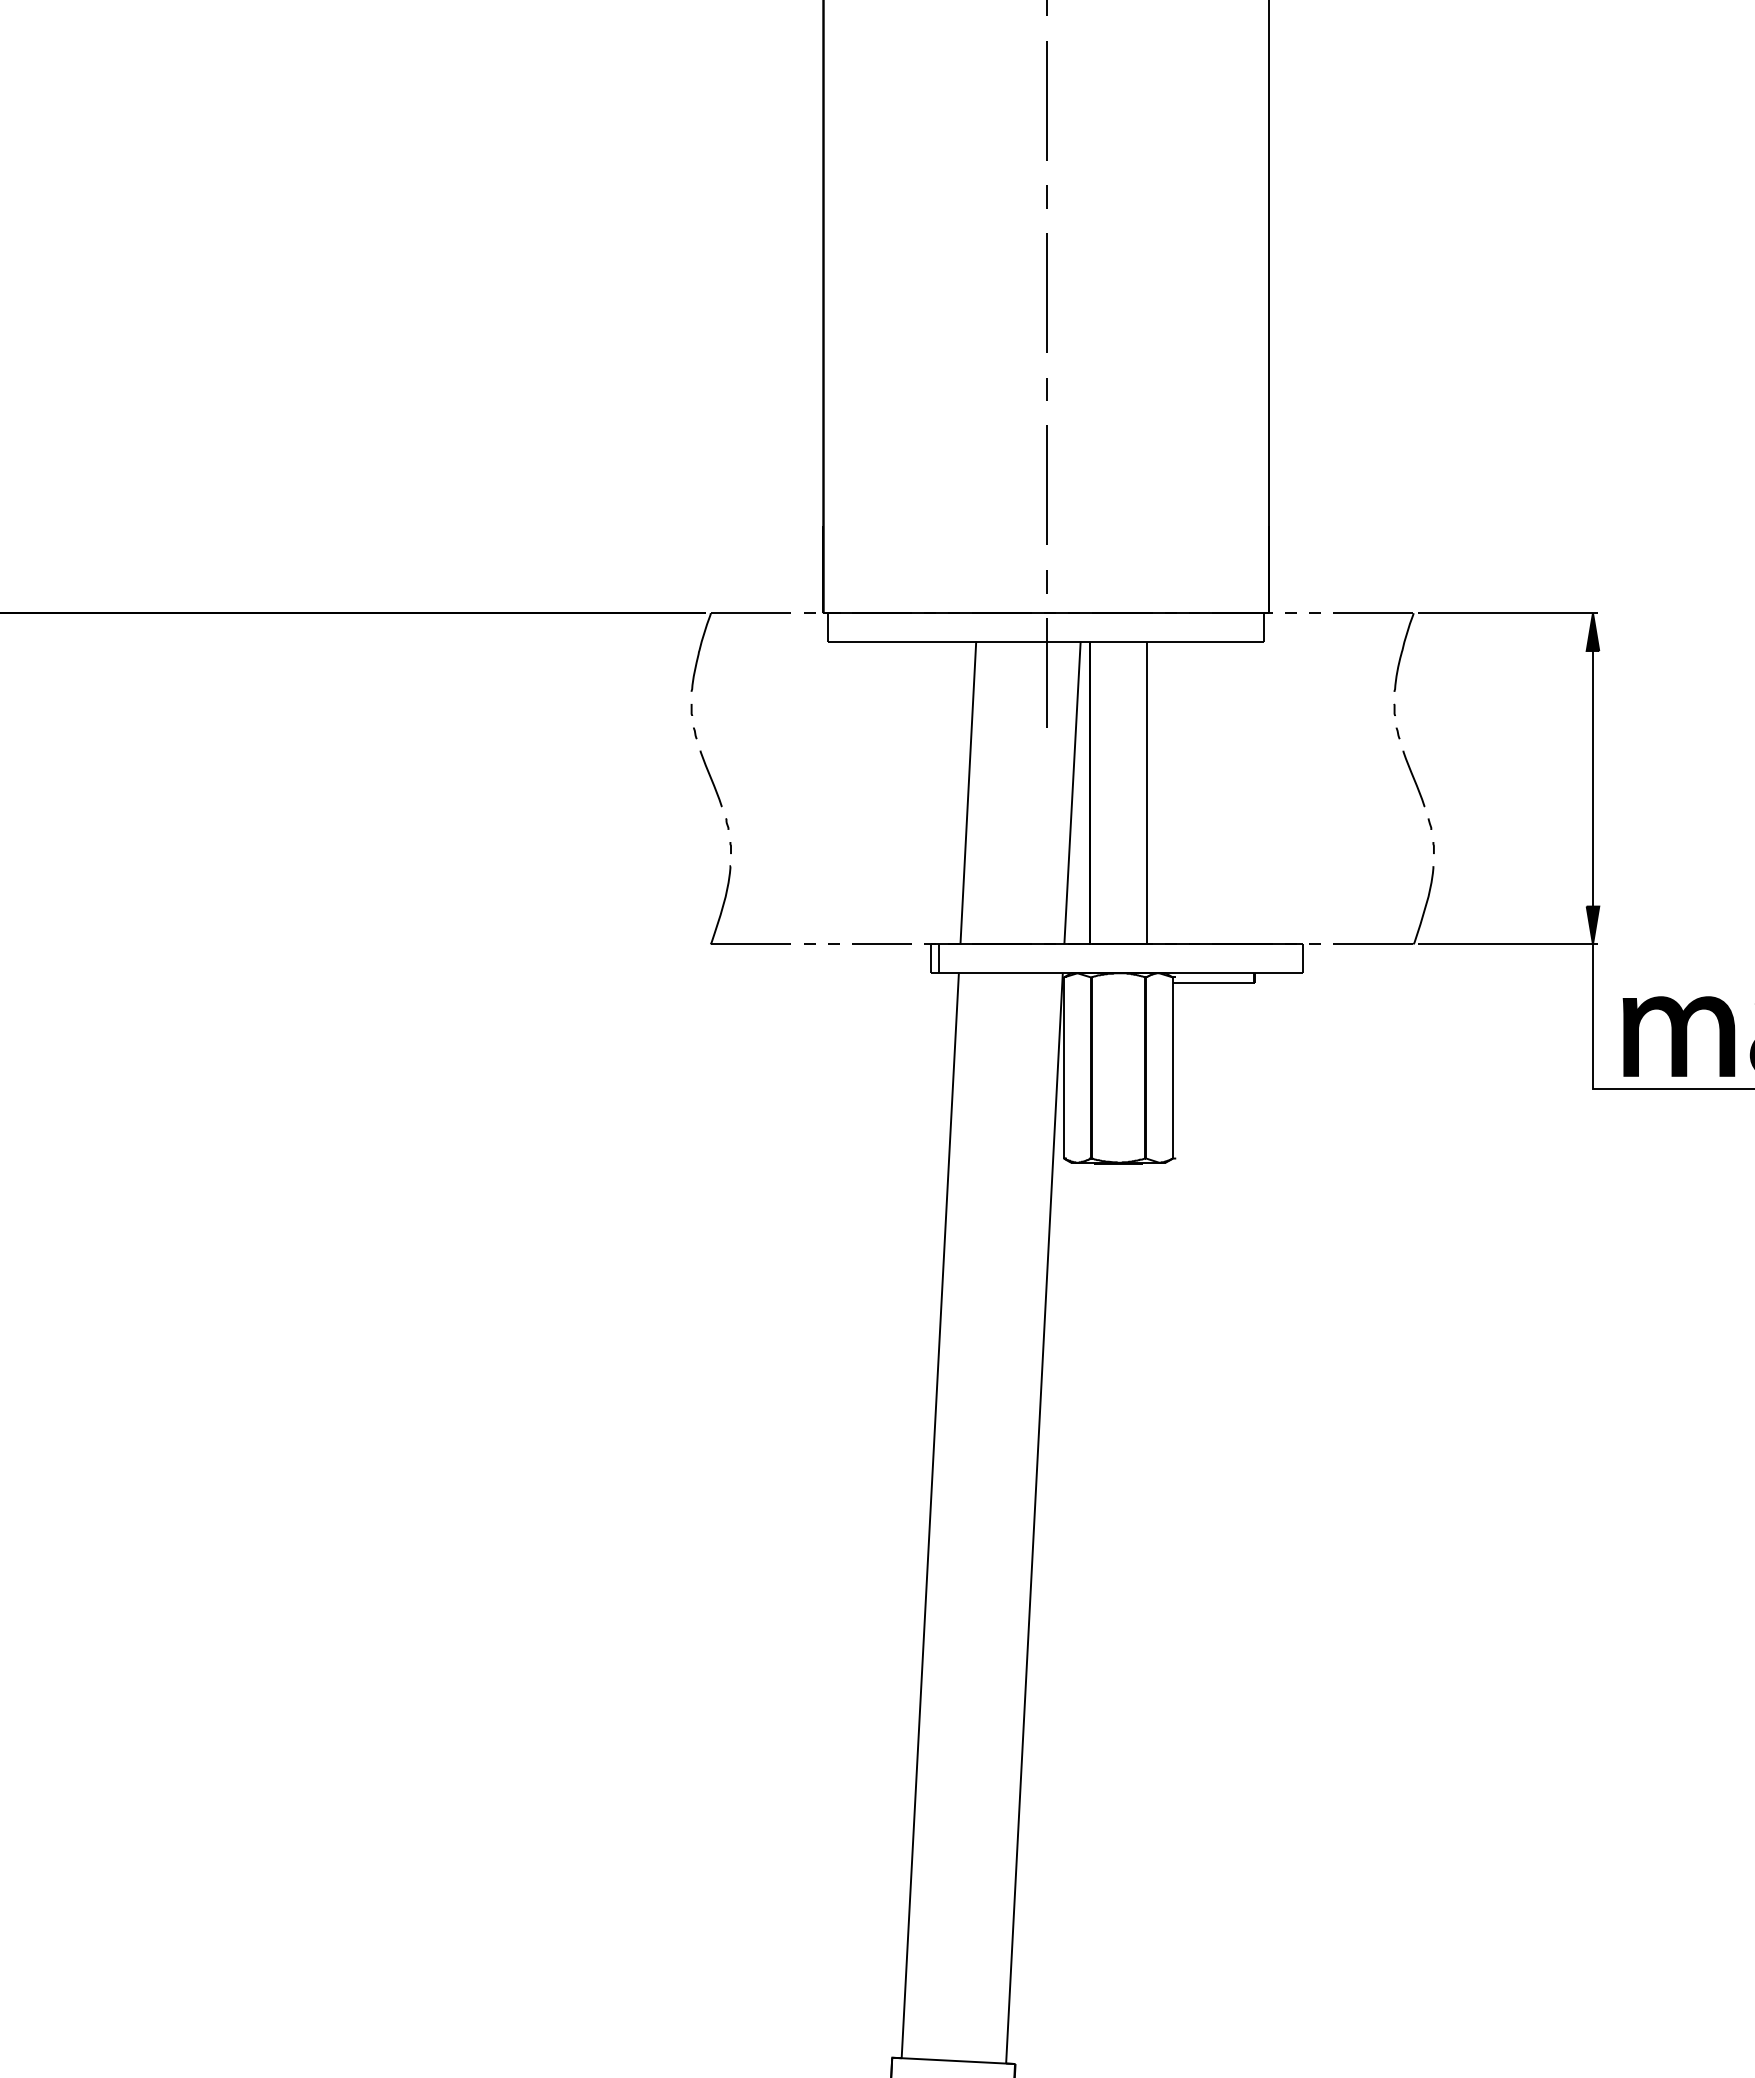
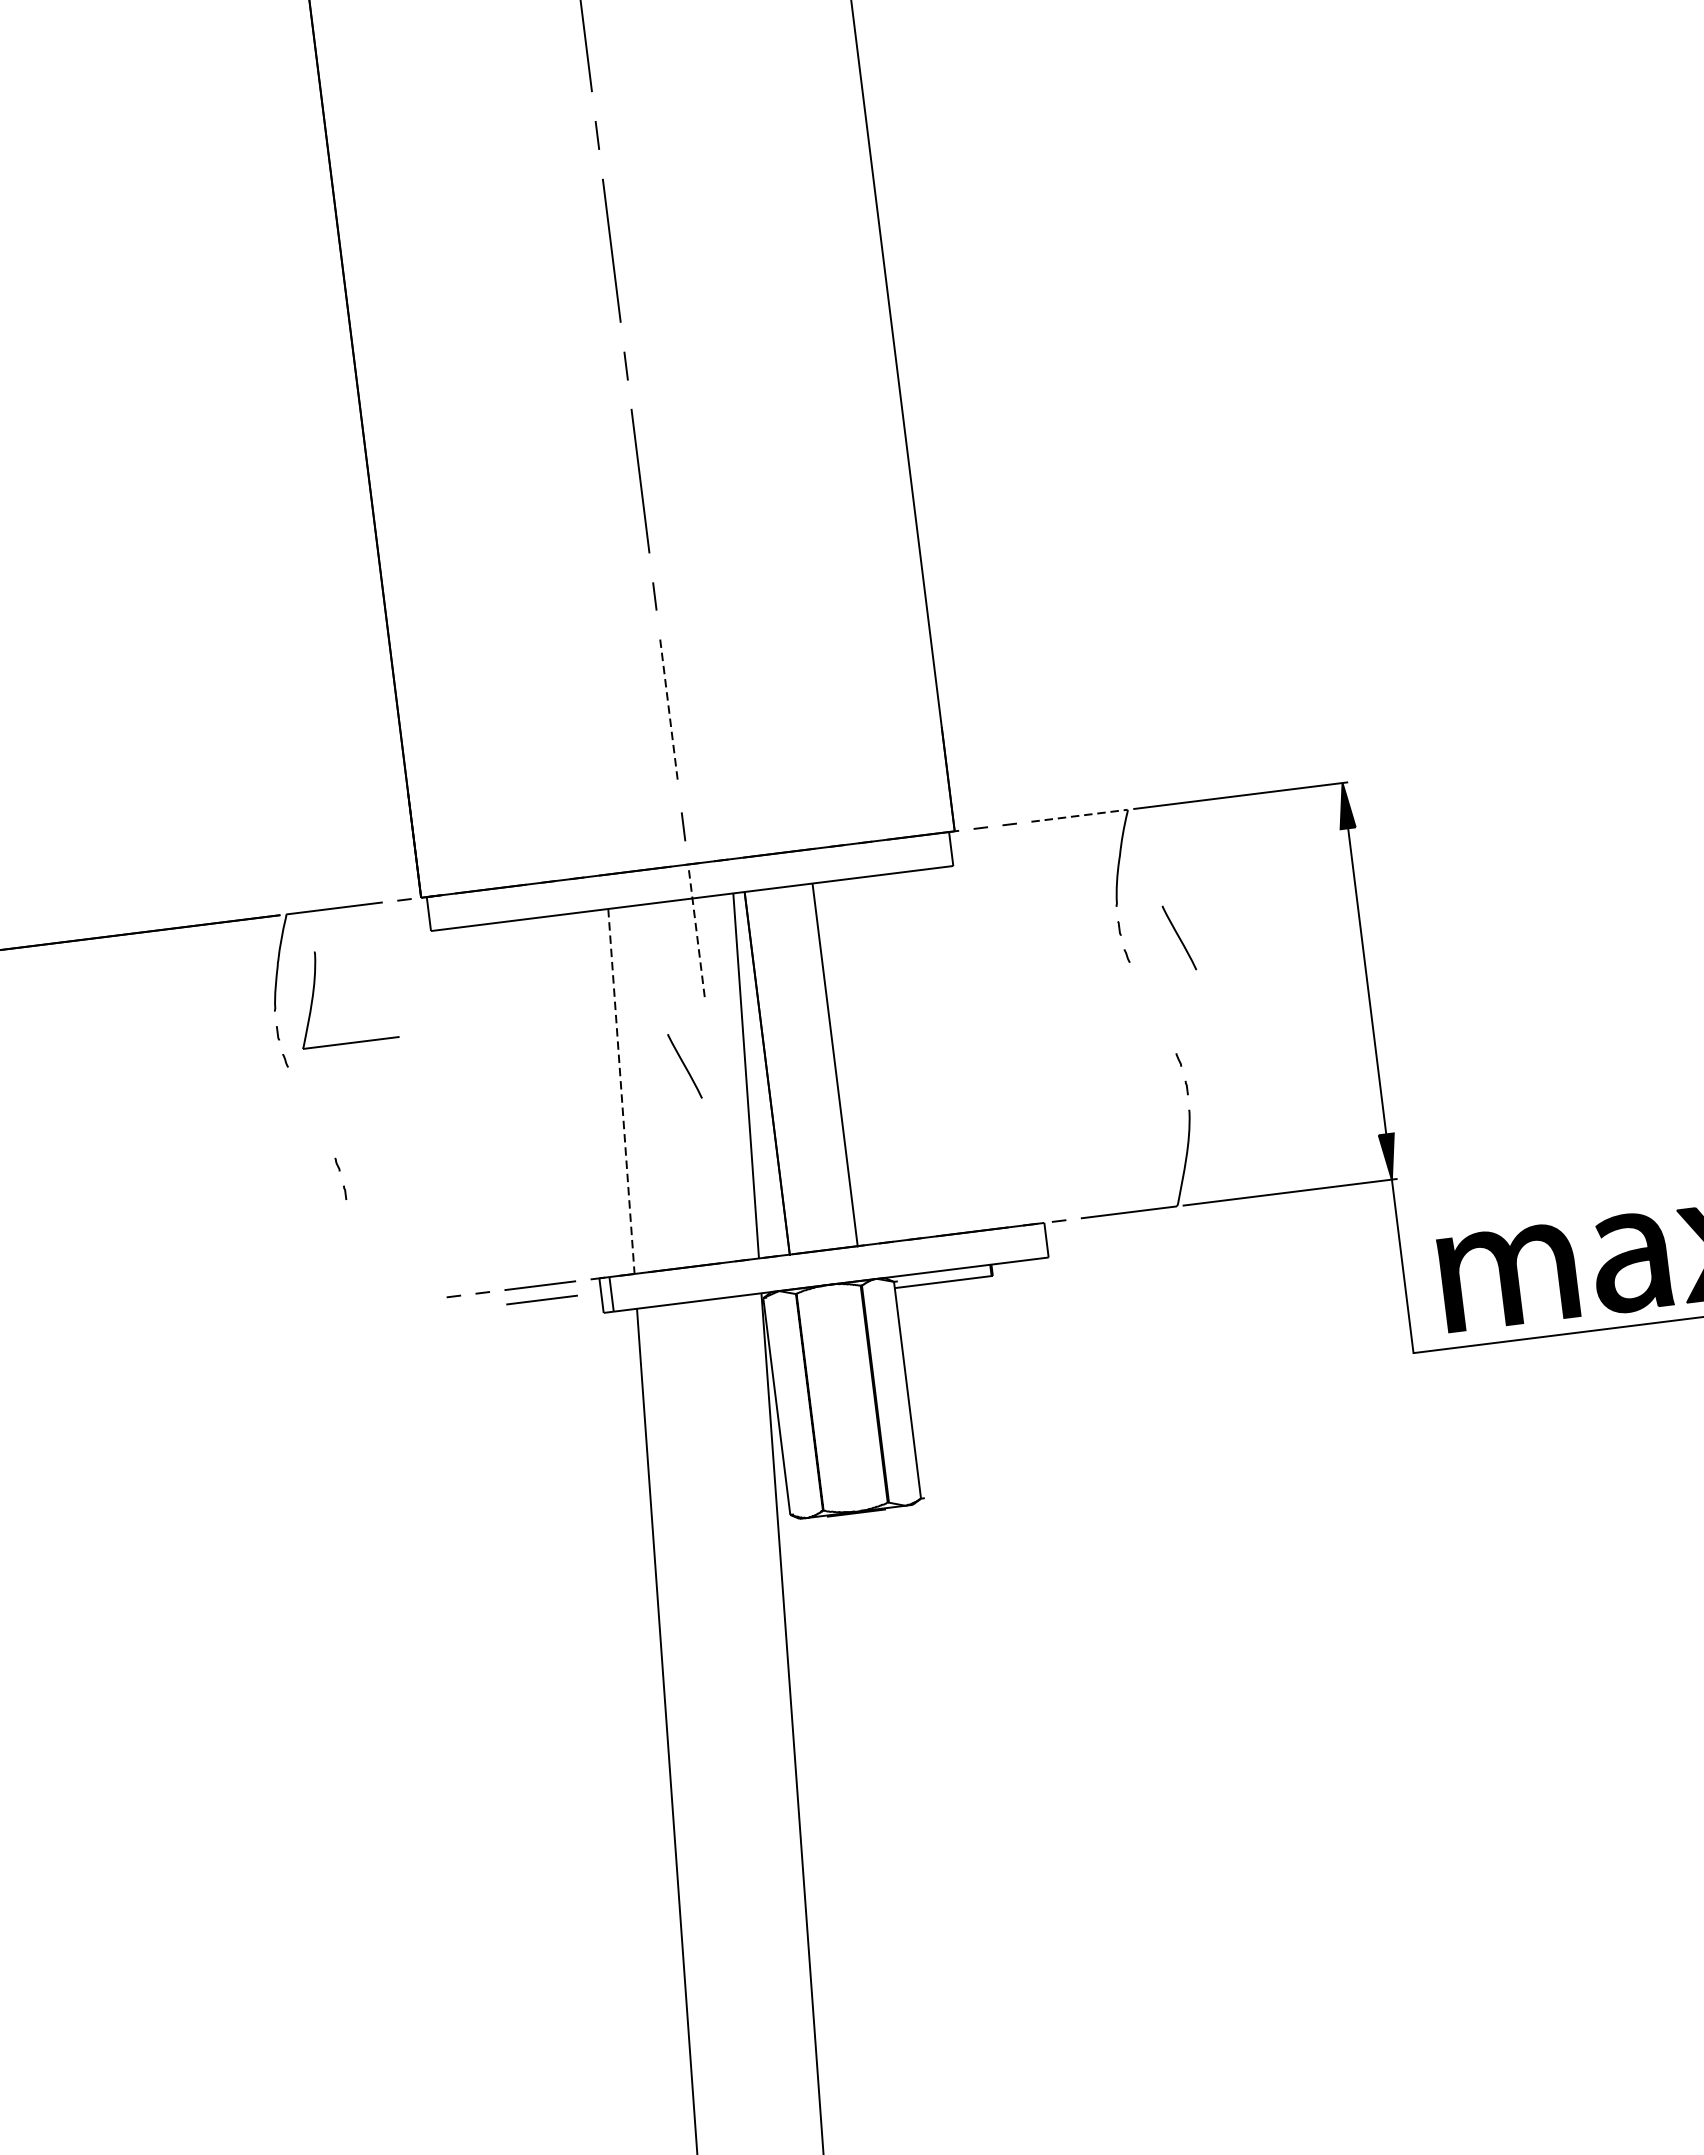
line: (1046, 485) -> (669, 711), solid -> dashed
line: (1373, 613) -> (1079, 816), solid -> dashed
line: (1046, 672) -> (697, 935), solid -> dashed
line: (710, 778) -> (684, 1066), moved
line: (1413, 778) -> (1178, 937), moved
line: (968, 792) -> (621, 1090), solid -> dashed
part: (726, 898) -> (314, 991), moved
line: (881, 955) -> (541, 1299), added

